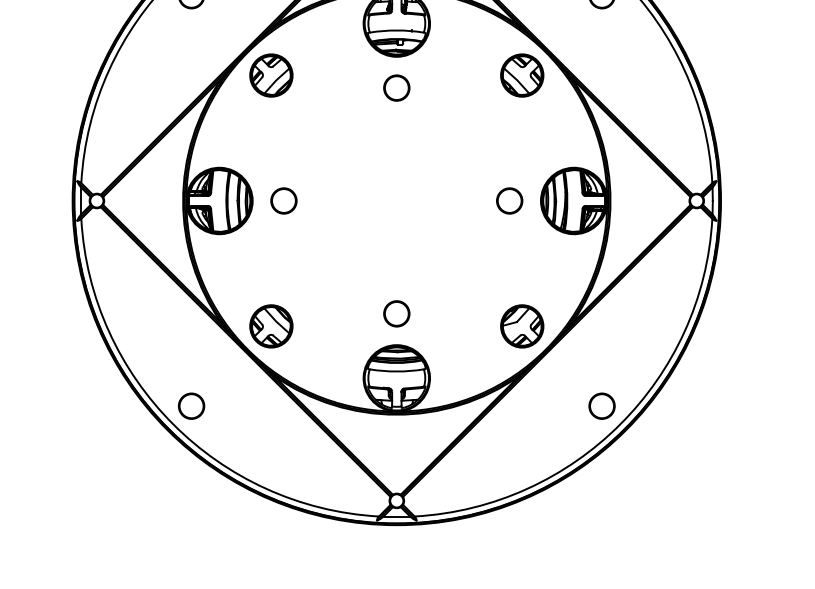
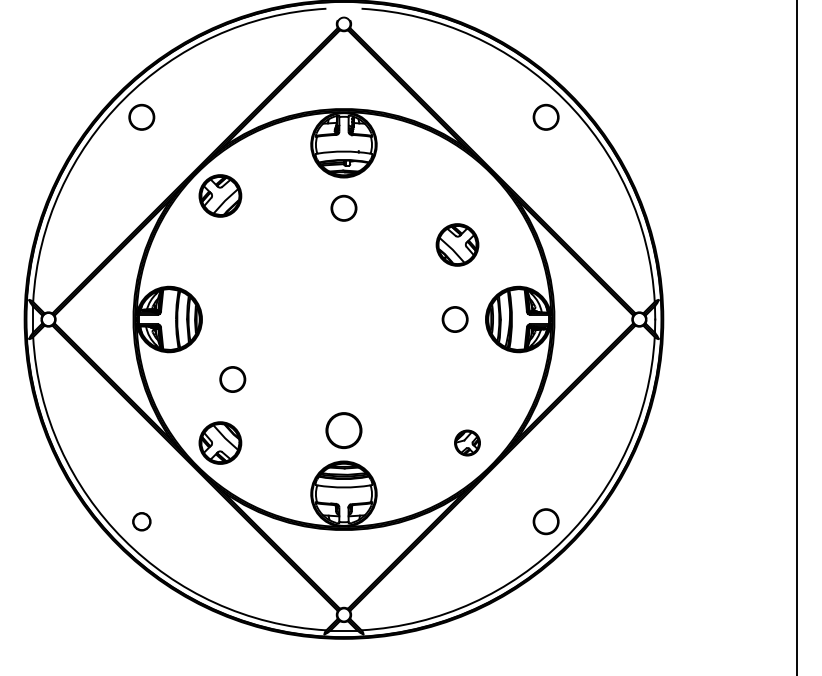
part: (522, 75) -> (457, 244), moved
circle: (283, 200) -> (232, 379), moved
circle: (396, 313) -> (343, 430), size x1.4
part: (522, 325) -> (467, 442), size x0.6
circle: (191, 406) -> (141, 521), size x0.7

